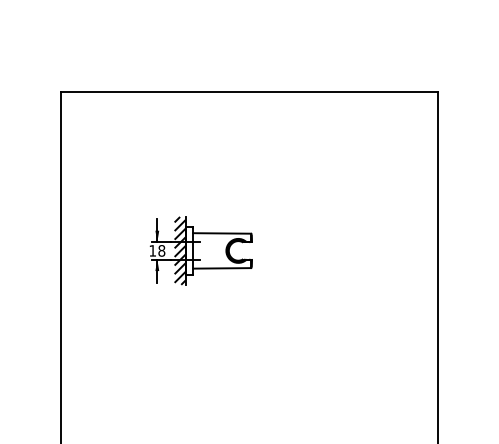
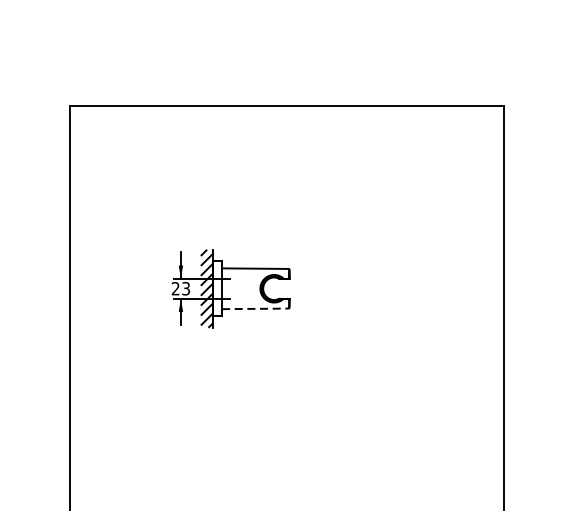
text: (157, 250) -> (181, 288), 18 -> 23
line: (221, 268) -> (254, 309), solid -> dashed

